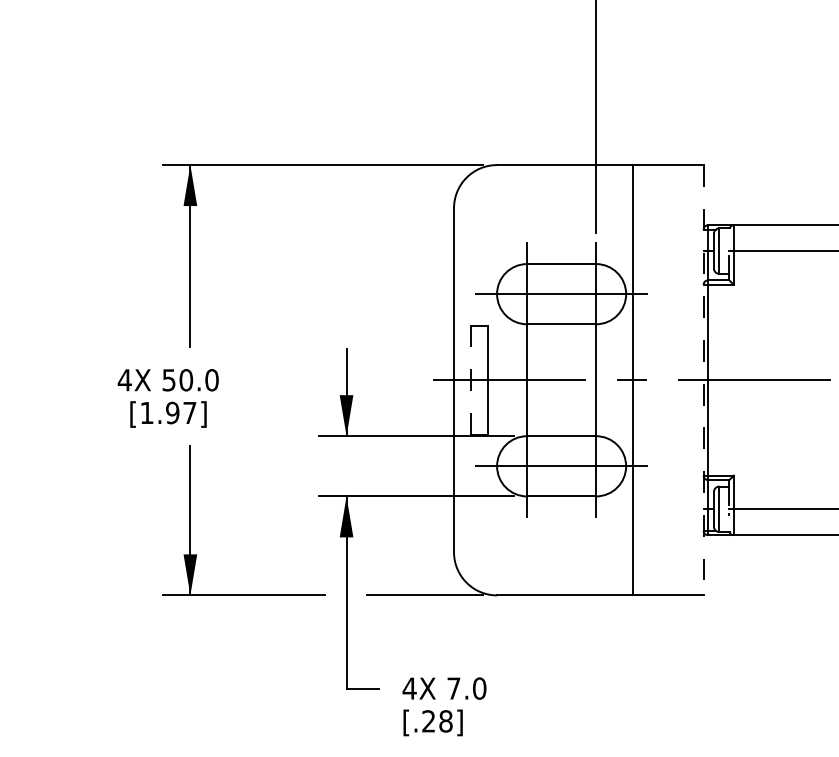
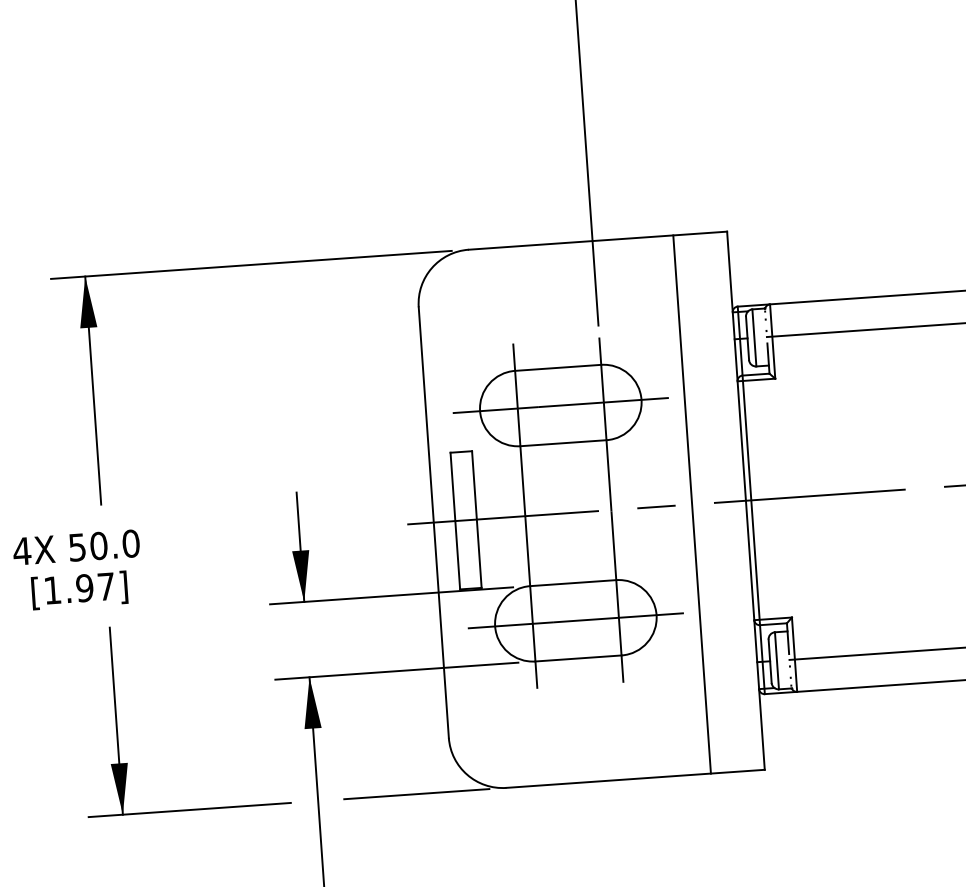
line: (471, 380) -> (455, 521), dashed -> solid
line: (632, 380) -> (692, 504), moved
line: (703, 380) -> (745, 501), dashed -> solid

